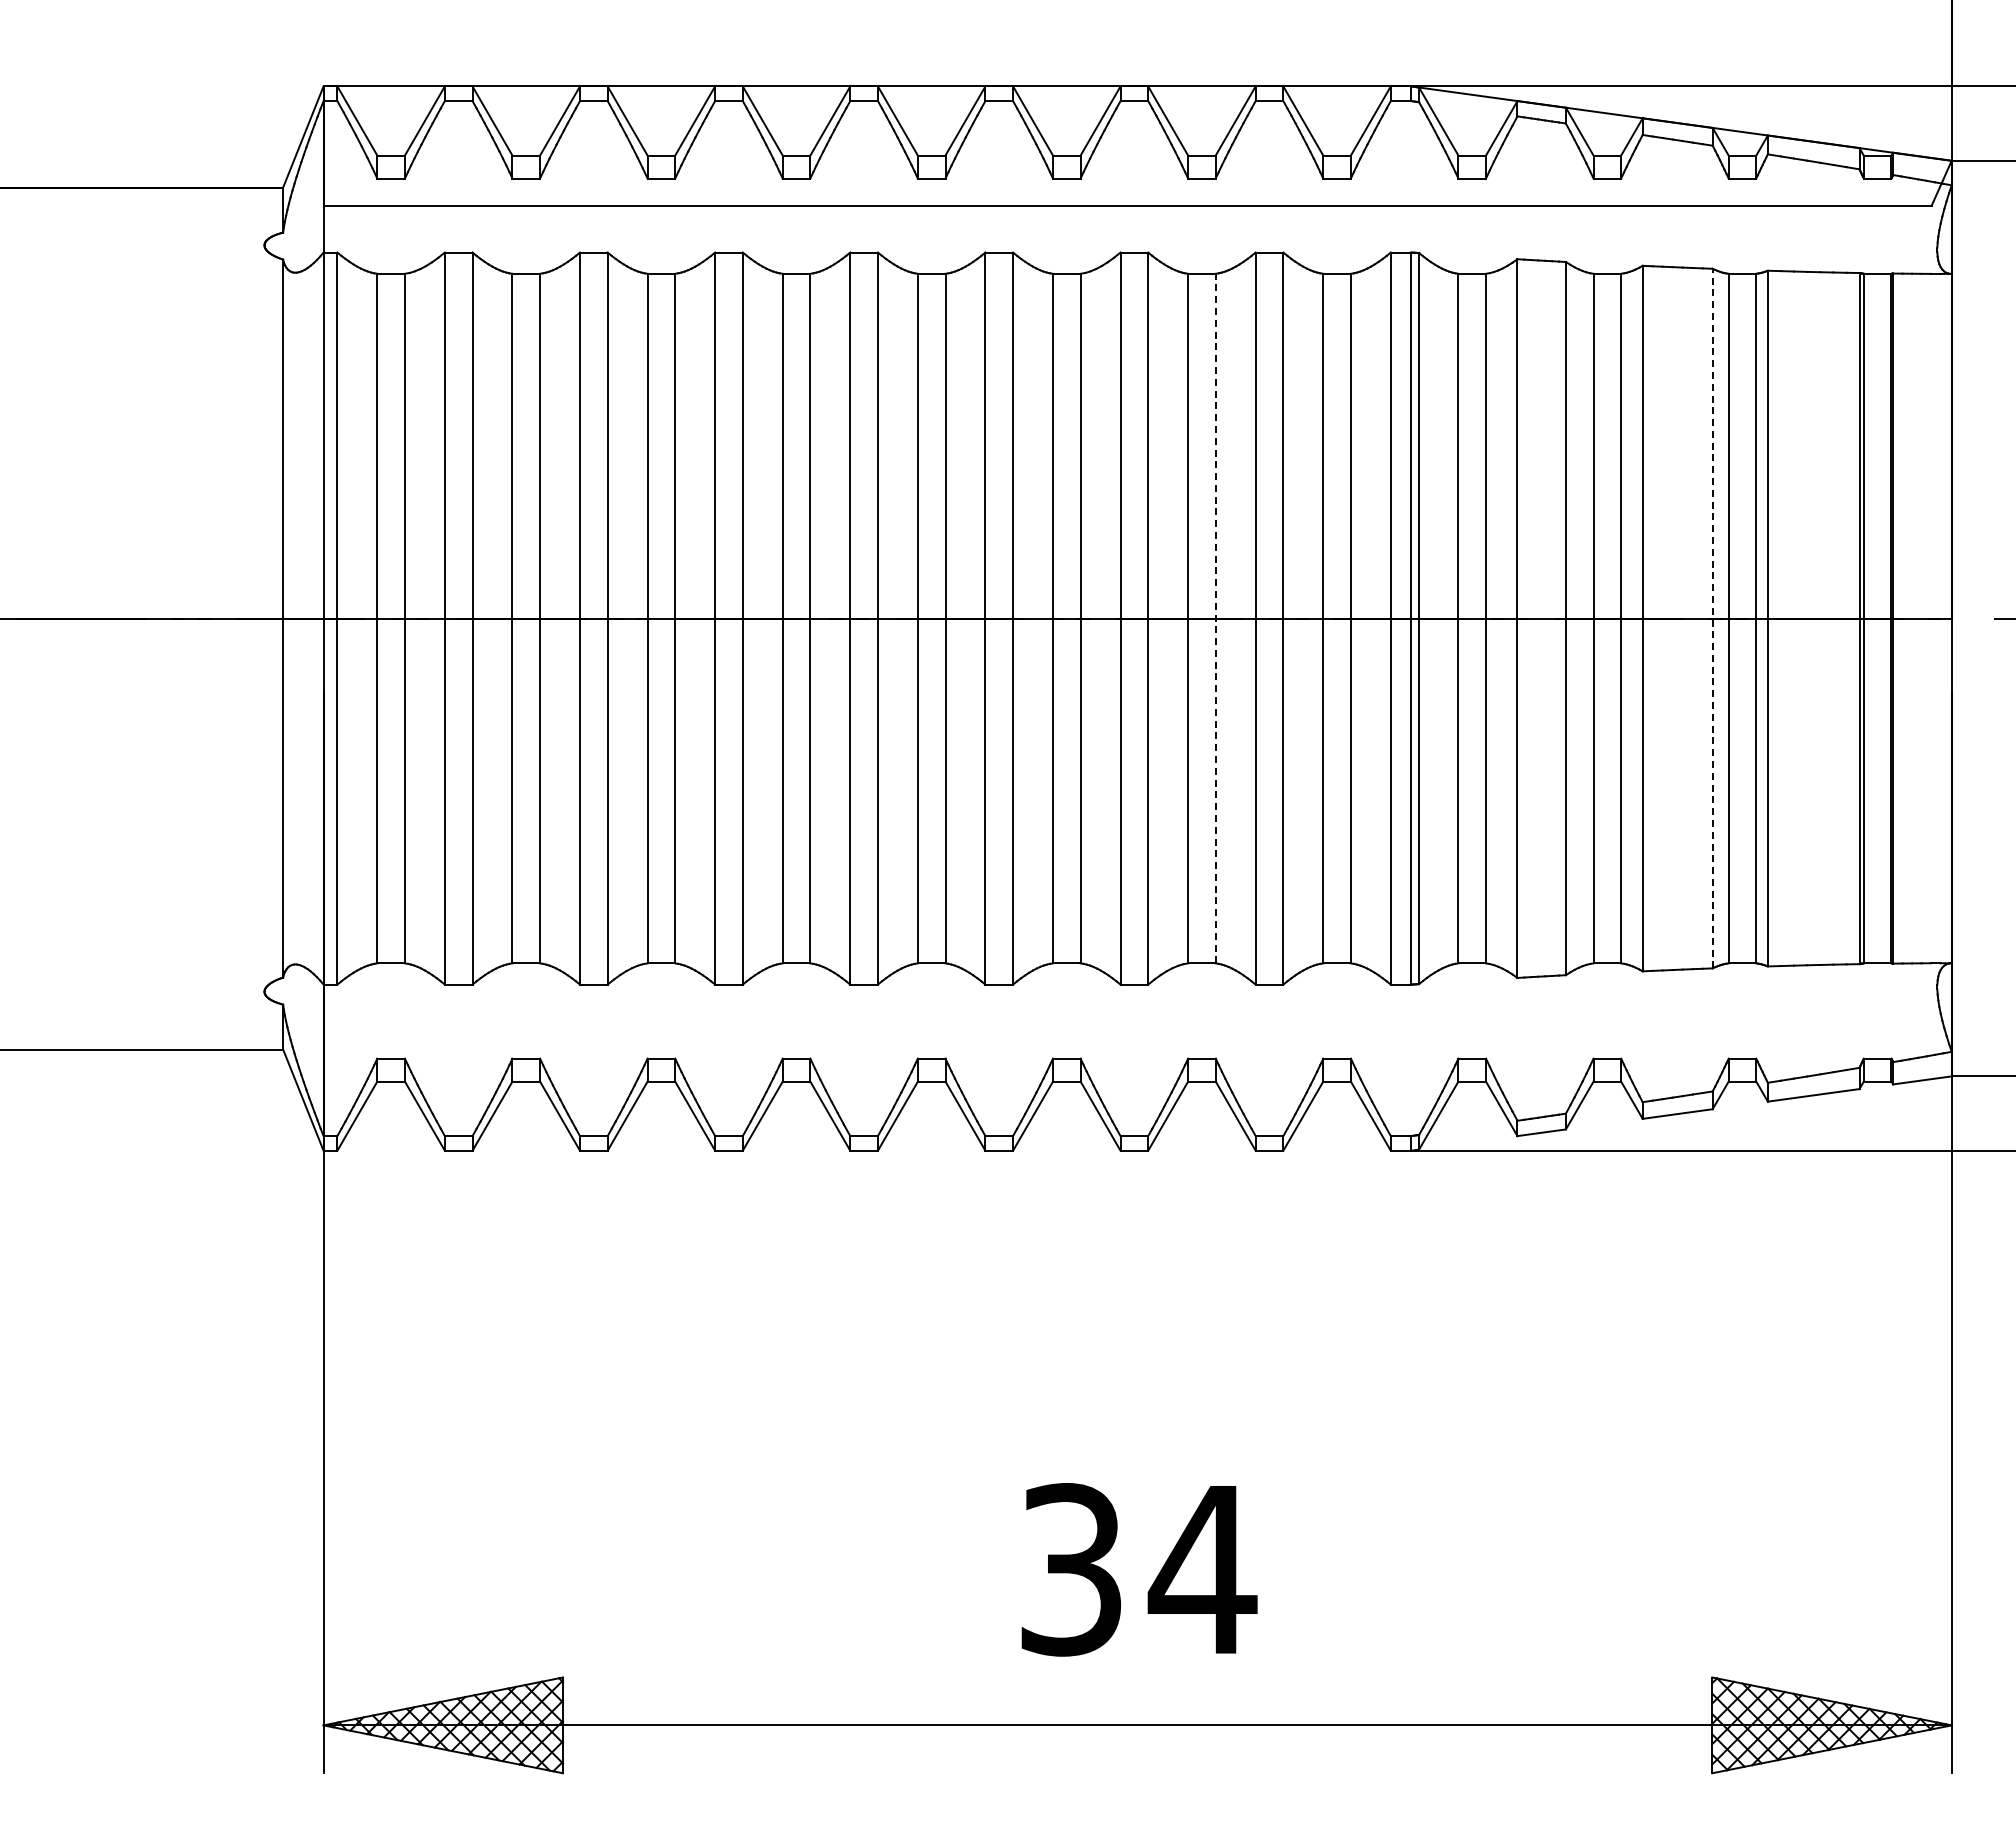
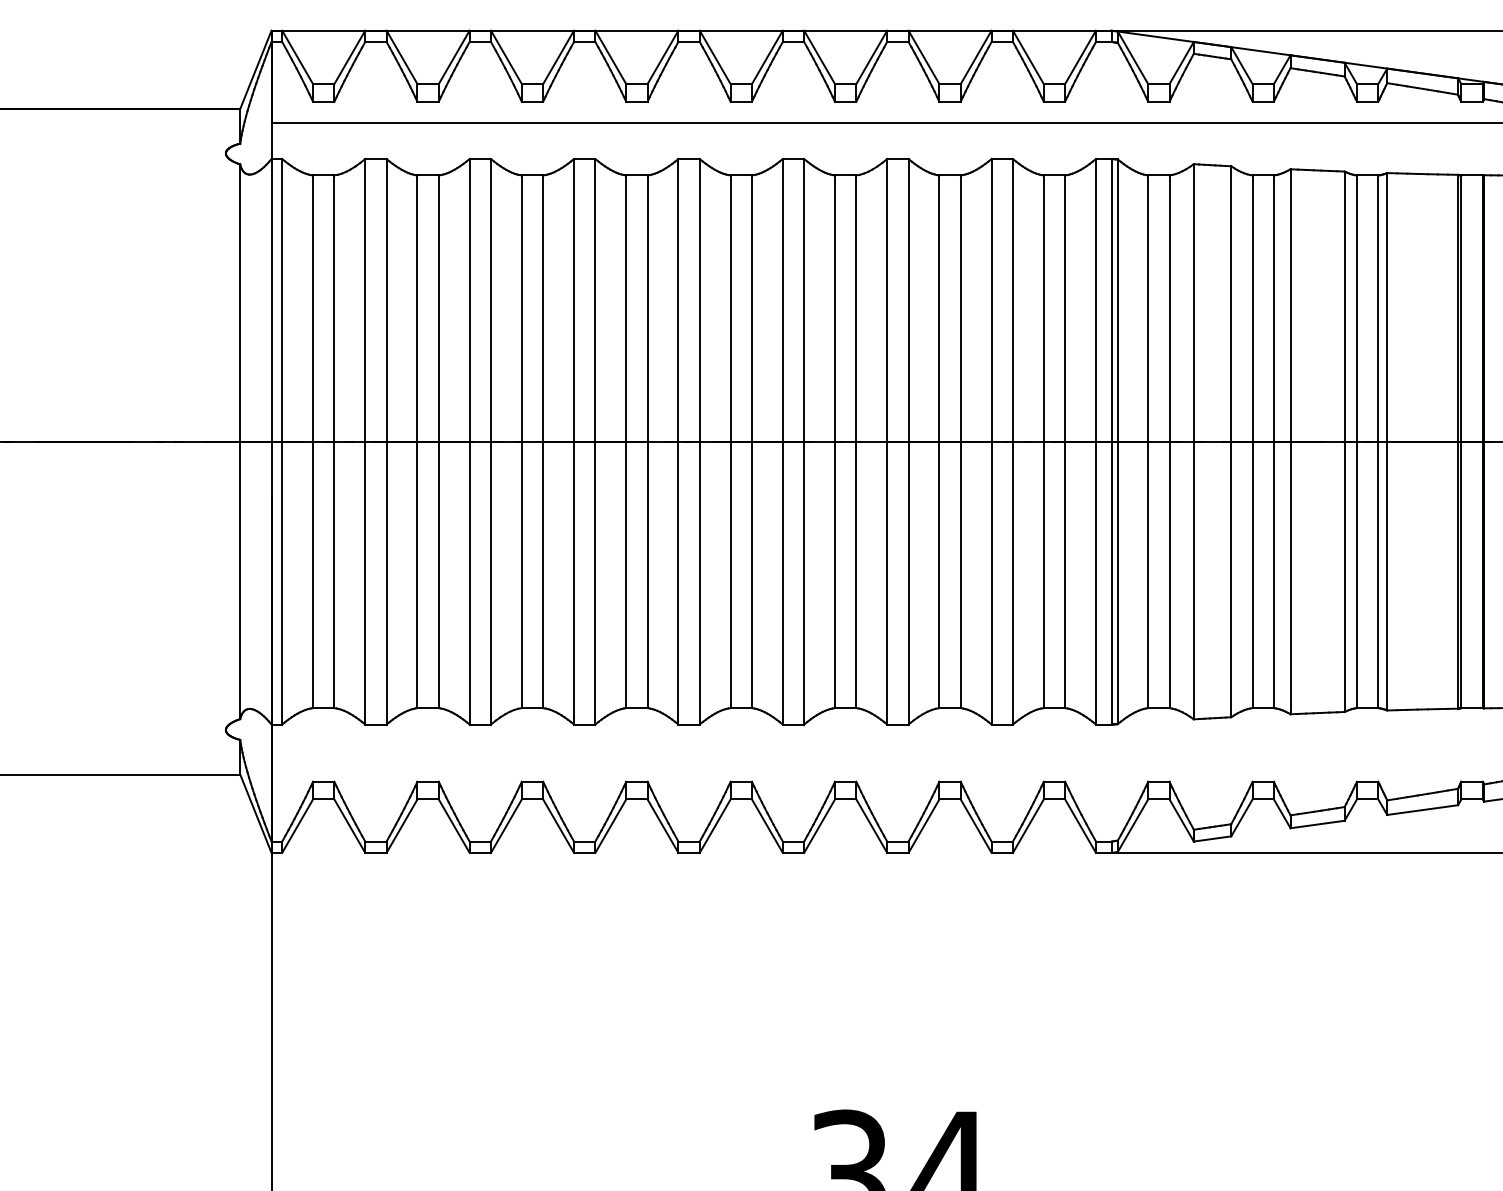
line: (1215, 618) -> (960, 441), dashed -> solid
line: (1712, 618) -> (1344, 441), dashed -> solid

